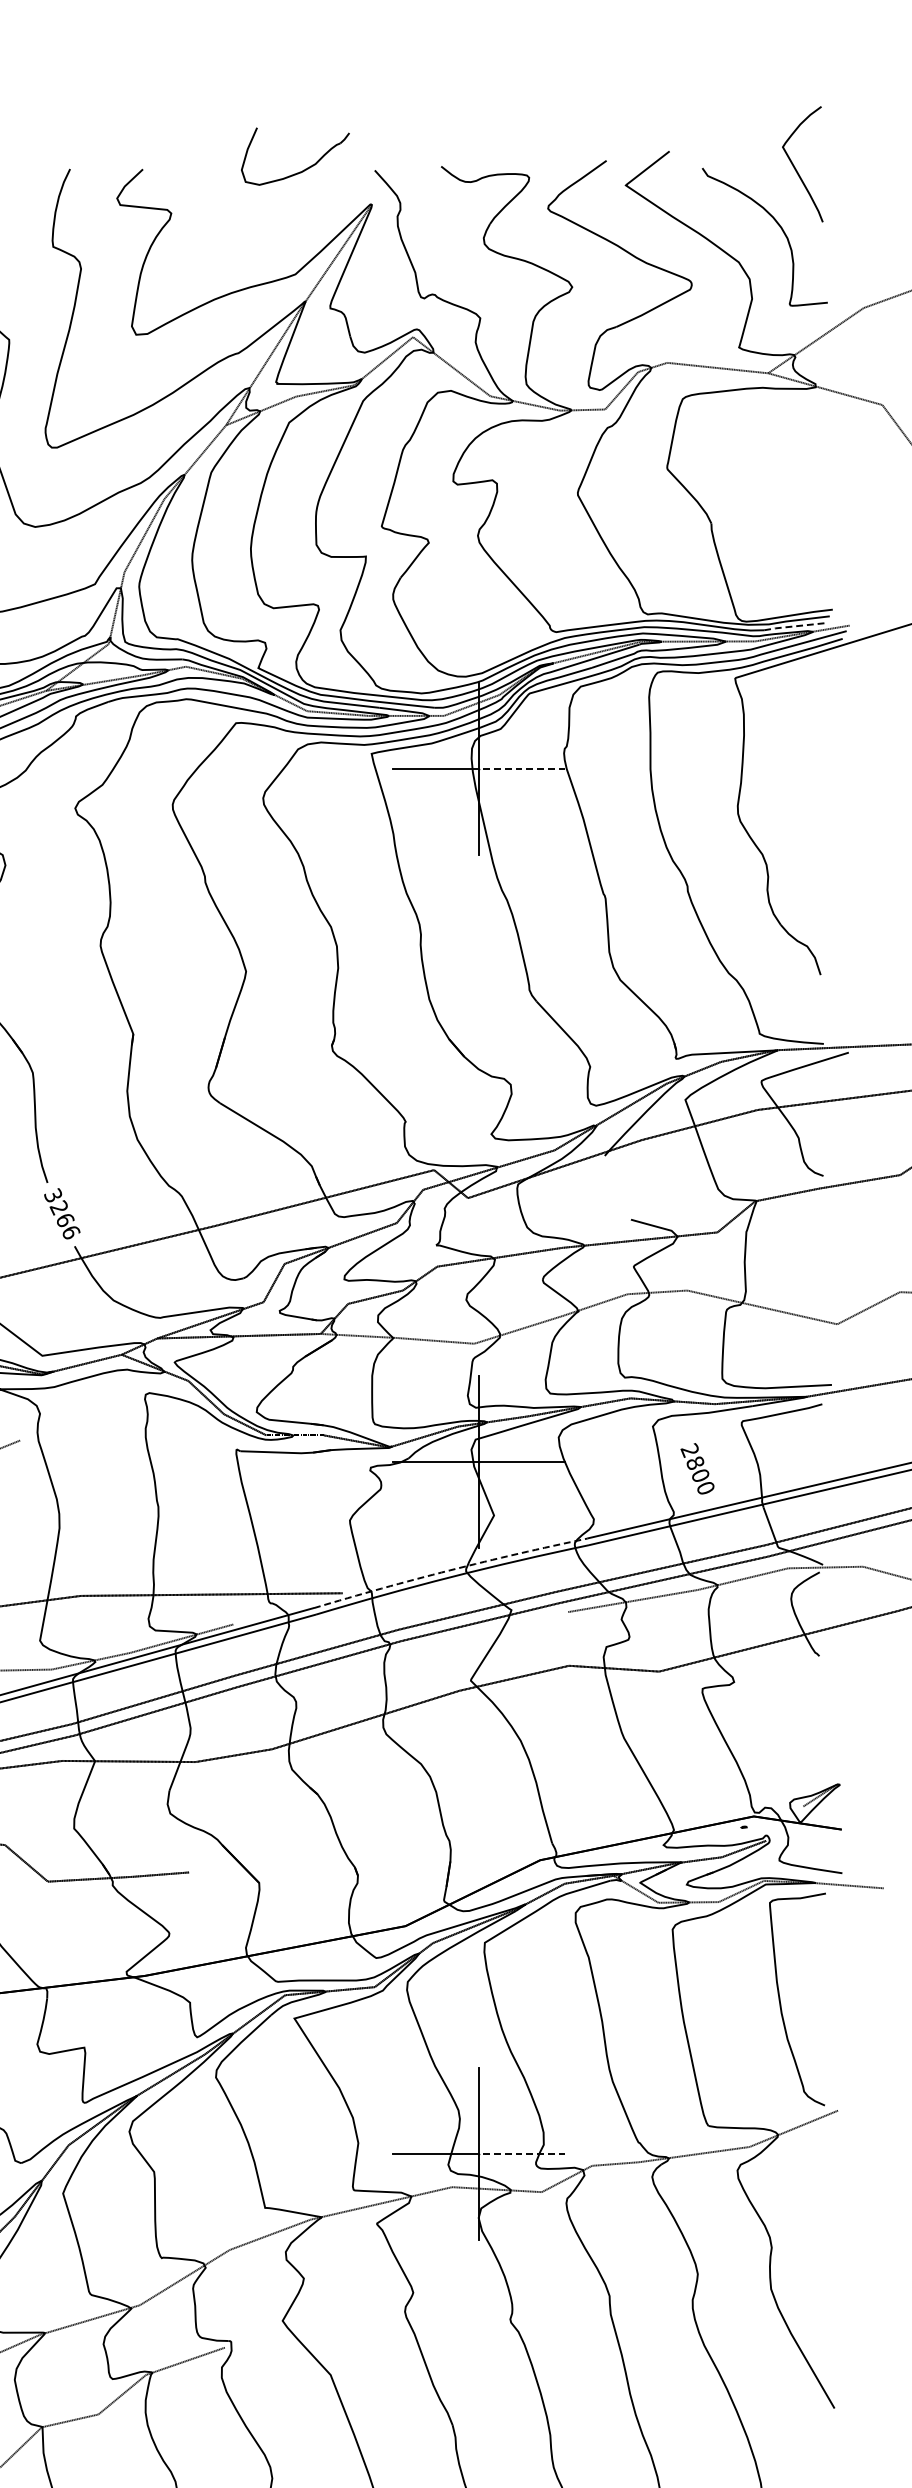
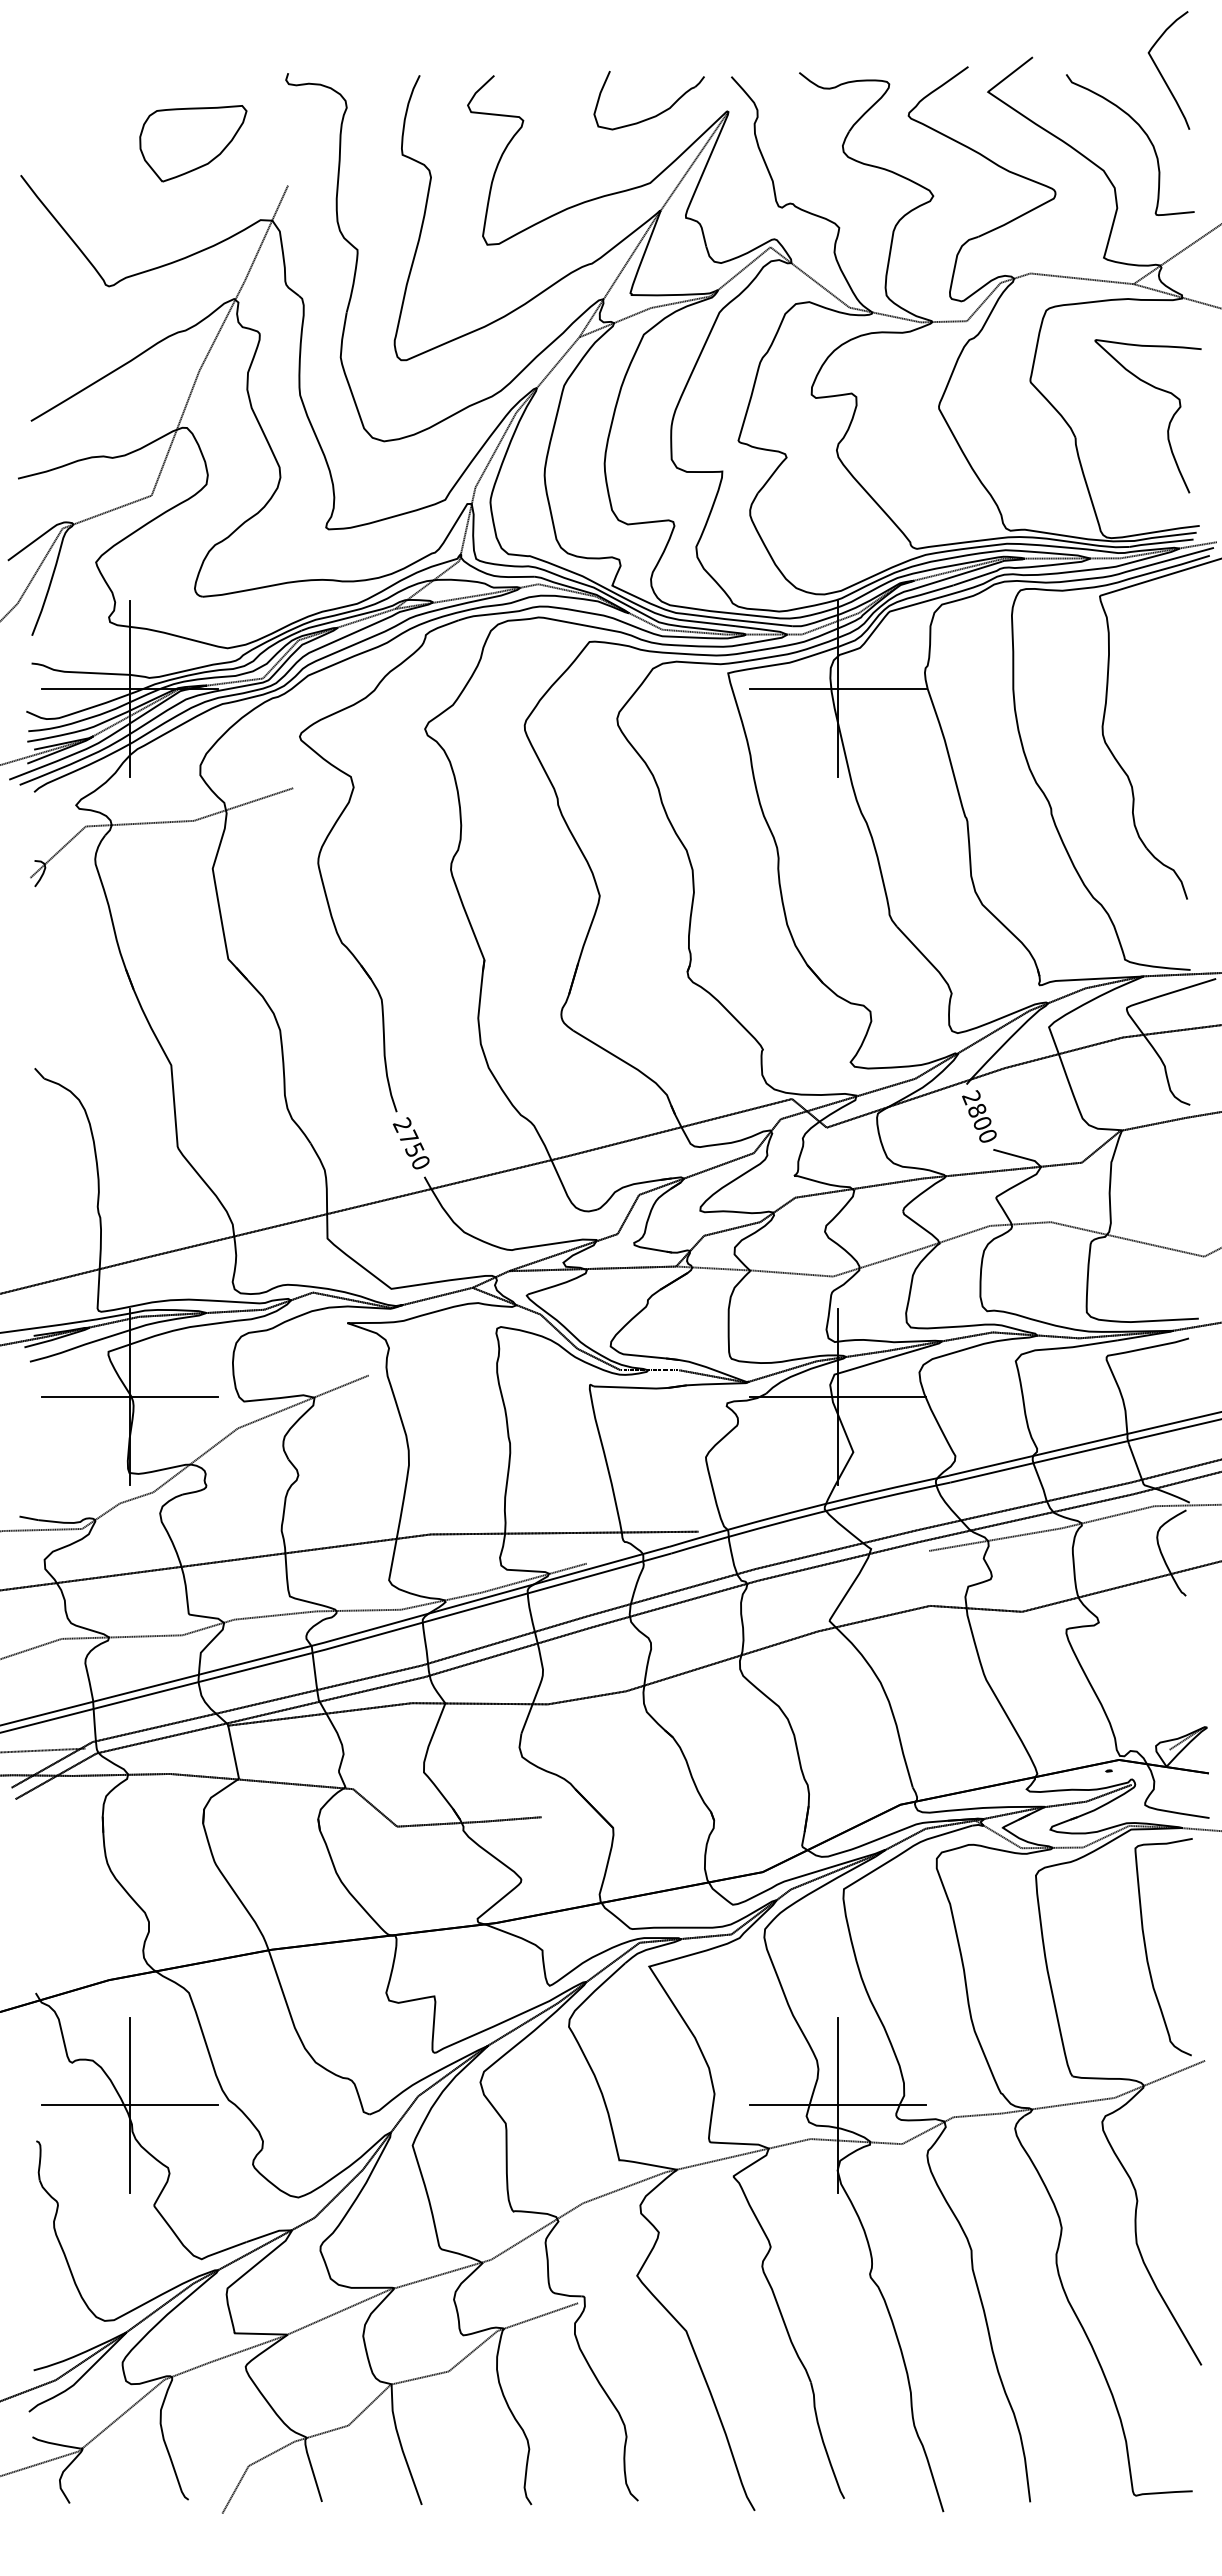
part: (302, 170) -> (656, 114), moved
curve: (802, 510) -> (1168, 424), added
line: (794, 625) -> (1160, 542), dashed -> solid
line: (521, 769) -> (881, 689), dashed -> solid
text: (61, 1213) -> (411, 1143), 3266 -> 2750
text: (697, 1468) -> (979, 1116), moved
line: (450, 1570) -> (808, 1508), dashed -> solid
line: (521, 2154) -> (881, 2105), dashed -> solid

